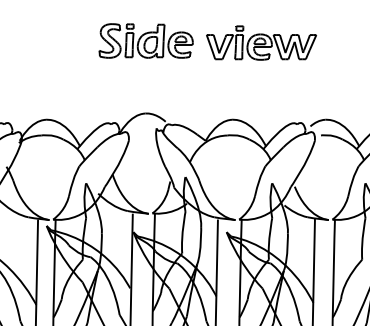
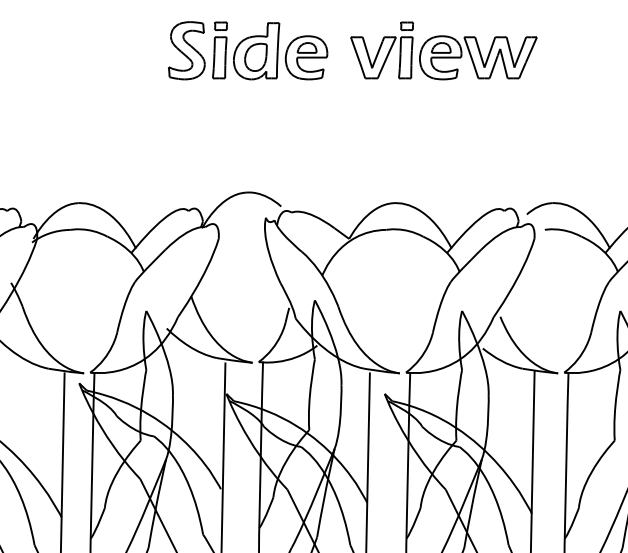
part: (145, 40) -> (246, 49), moved
part: (261, 42) -> (443, 49), moved

